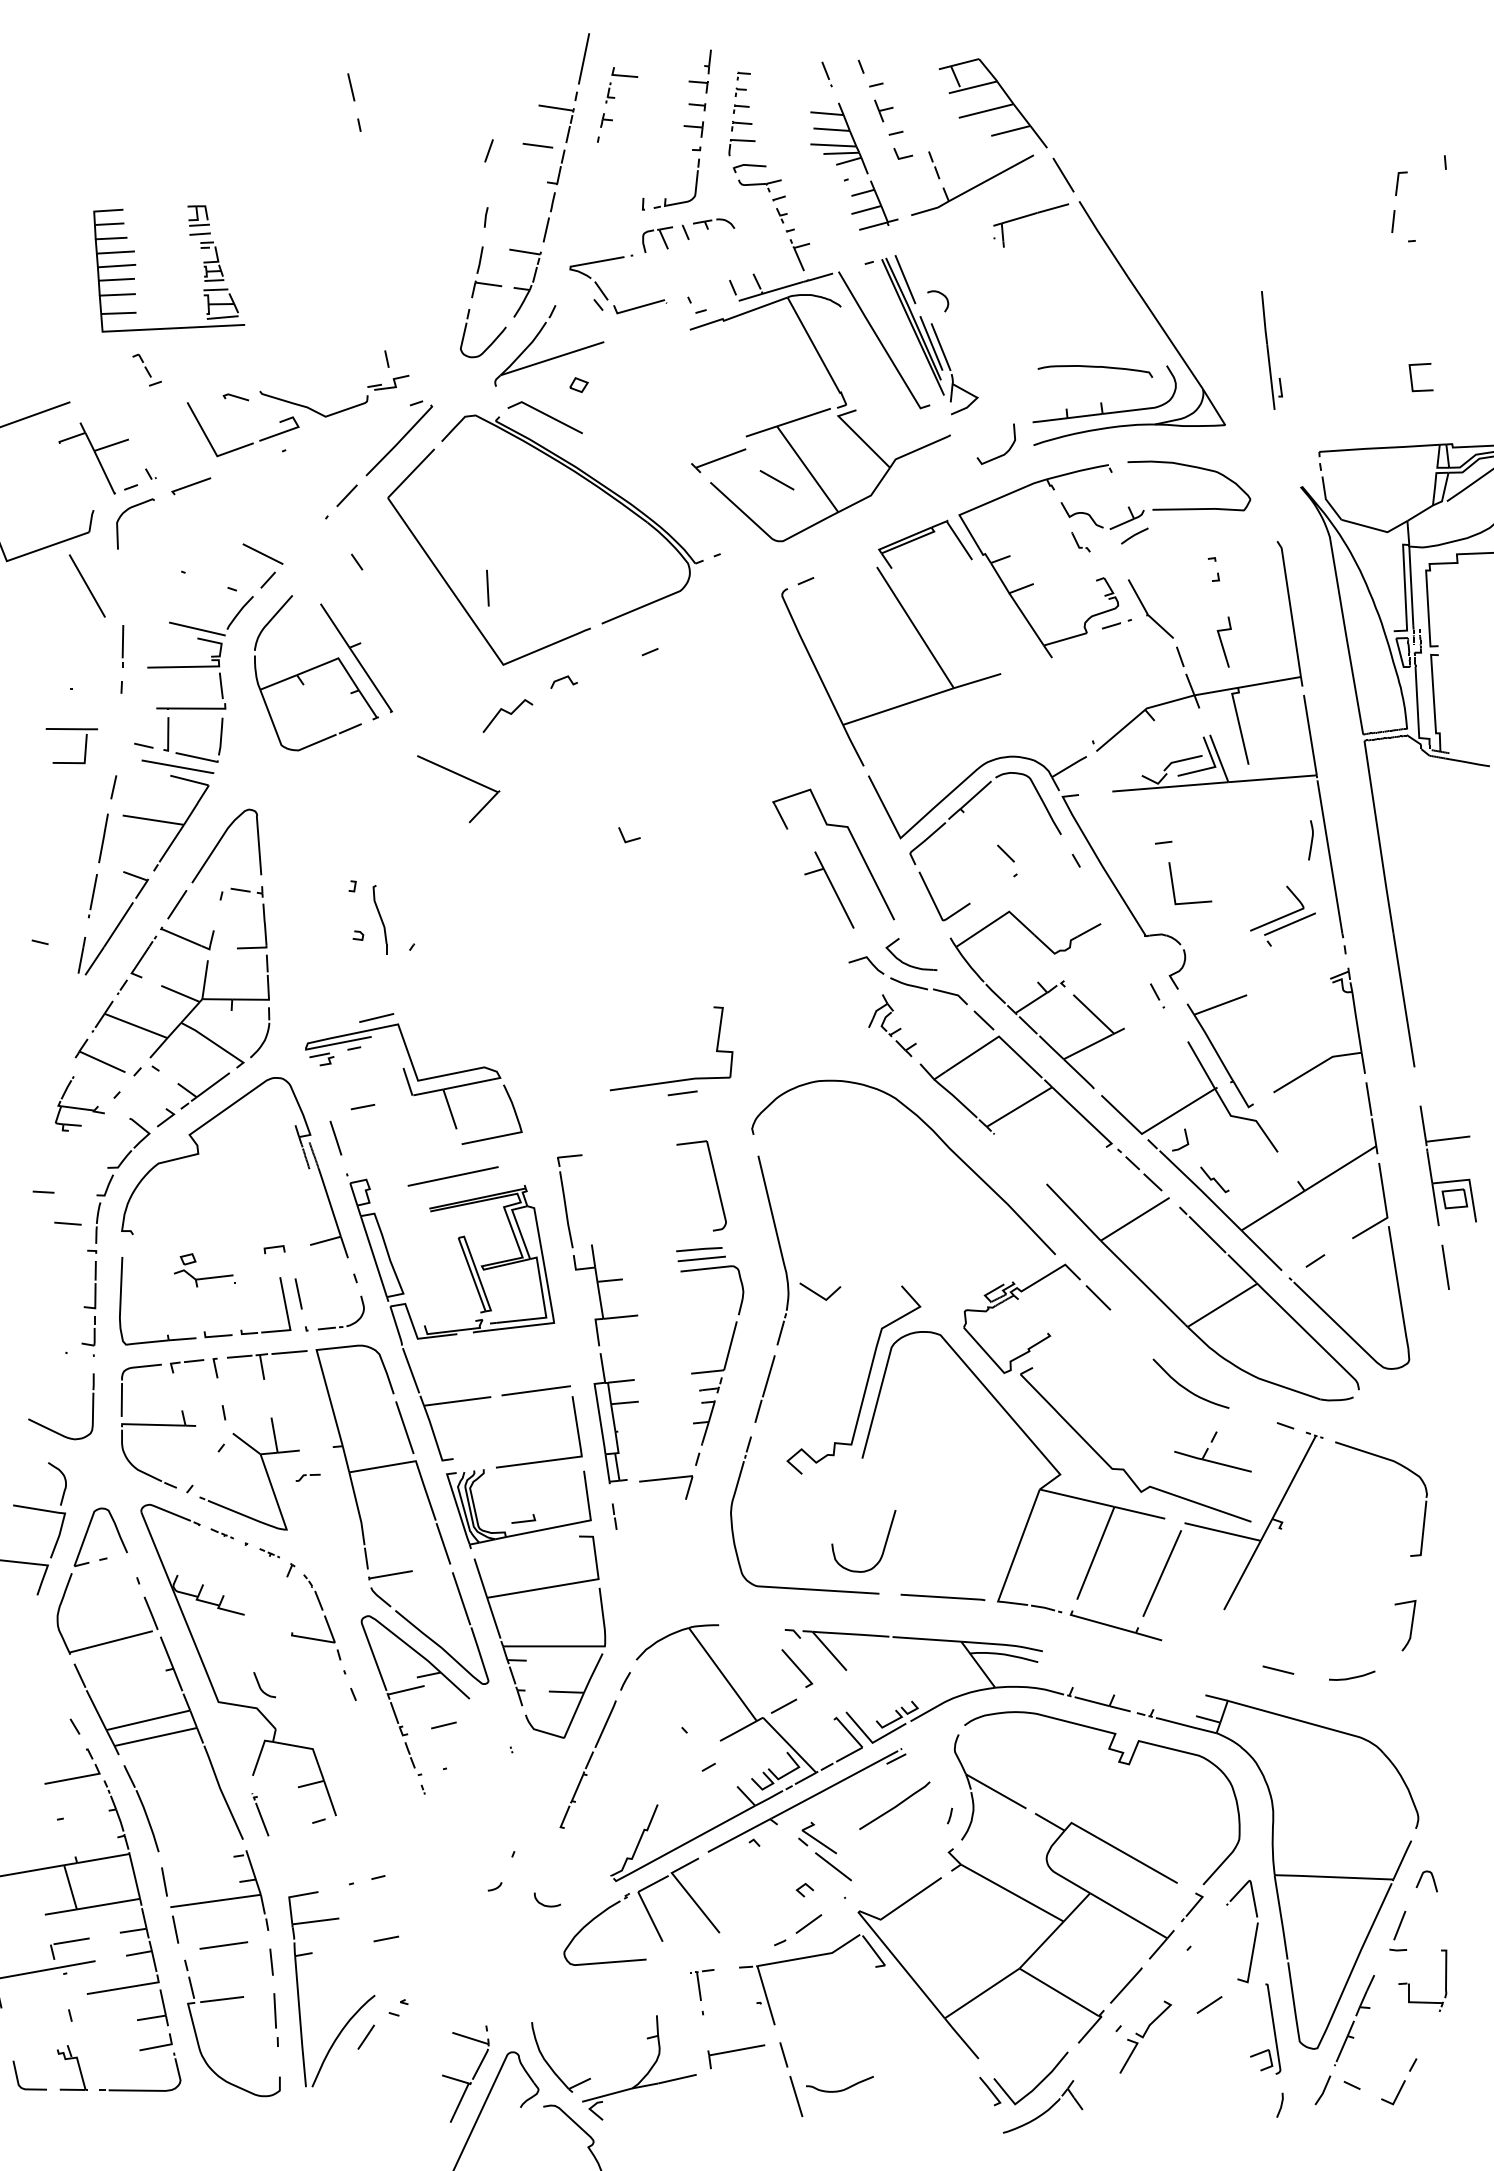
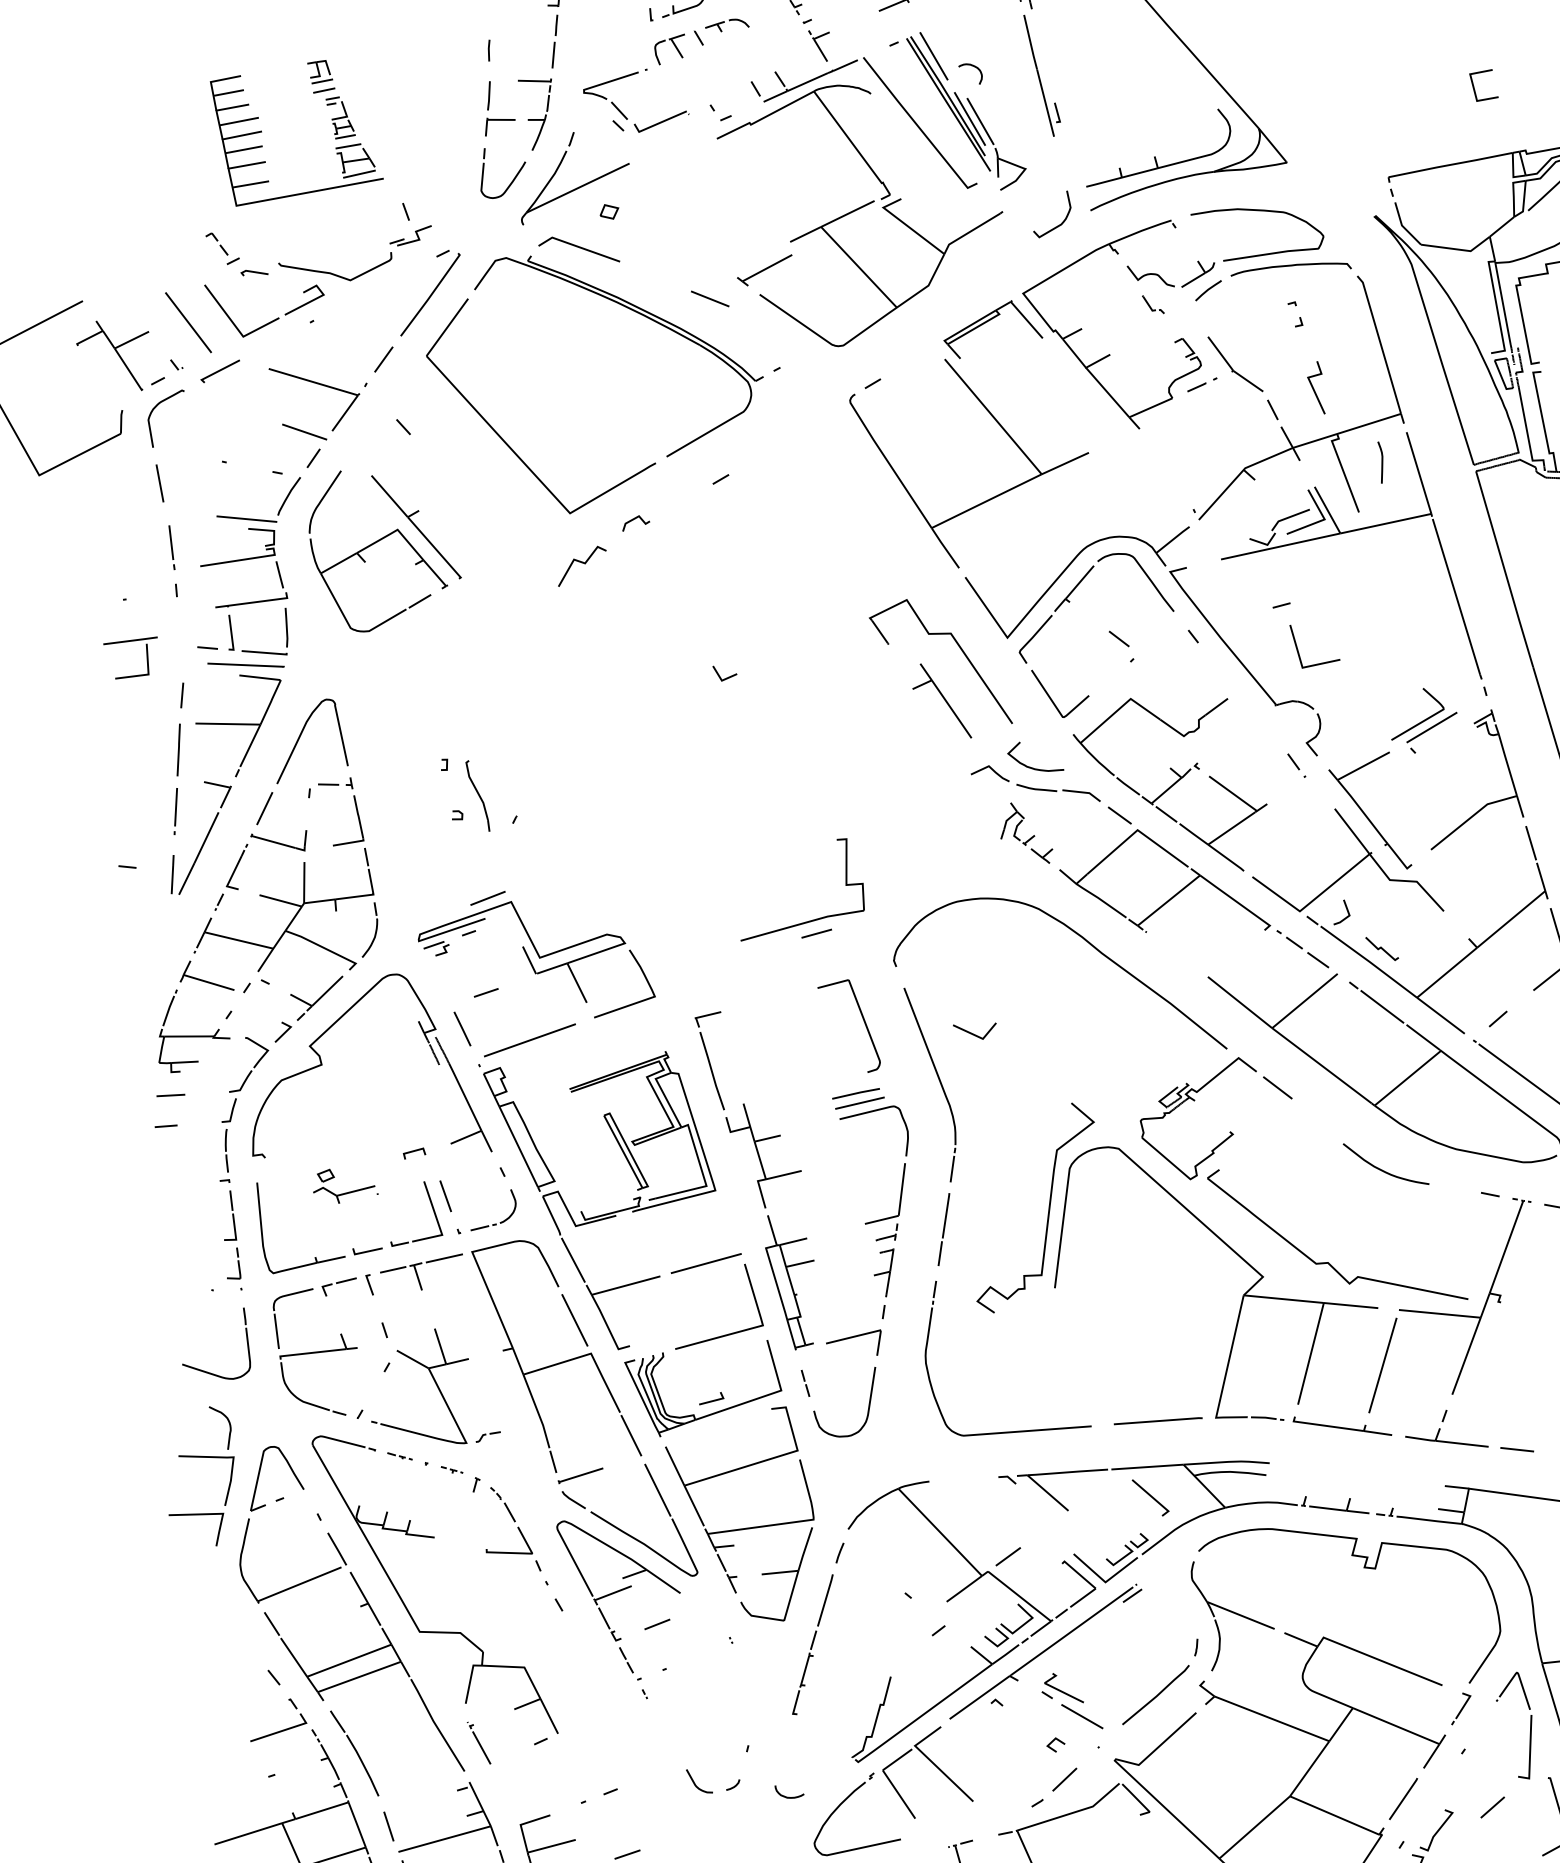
part: (136, 265) -> (262, 132), moved
part: (1271, 350) -> (1042, 75), moved
curve: (1095, 367) -> (1290, 266), moved
part: (146, 369) -> (221, 247), moved
line: (776, 480) -> (709, 299), moved
line: (86, 585) -> (187, 322), moved
line: (487, 587) -> (159, 482), moved
part: (464, 778) -> (321, 385), moved
curve: (1311, 840) -> (1381, 462), moved
part: (1282, 915) -> (1422, 719), moved
part: (79, 1103) -> (191, 1029), size x1.43
line: (452, 1176) -> (529, 1040), moved
line: (67, 1223) -> (170, 1095), moved
line: (819, 1294) -> (975, 1034), moved
part: (1212, 1451) -> (1444, 1431), moved
part: (307, 1477) -> (487, 1436), moved
curve: (883, 1547) -> (867, 1407), moved
line: (797, 1668) -> (1151, 1497), moved
curve: (260, 1685) -> (695, 1782), moved
line: (895, 1805) -> (1156, 1694), moved

